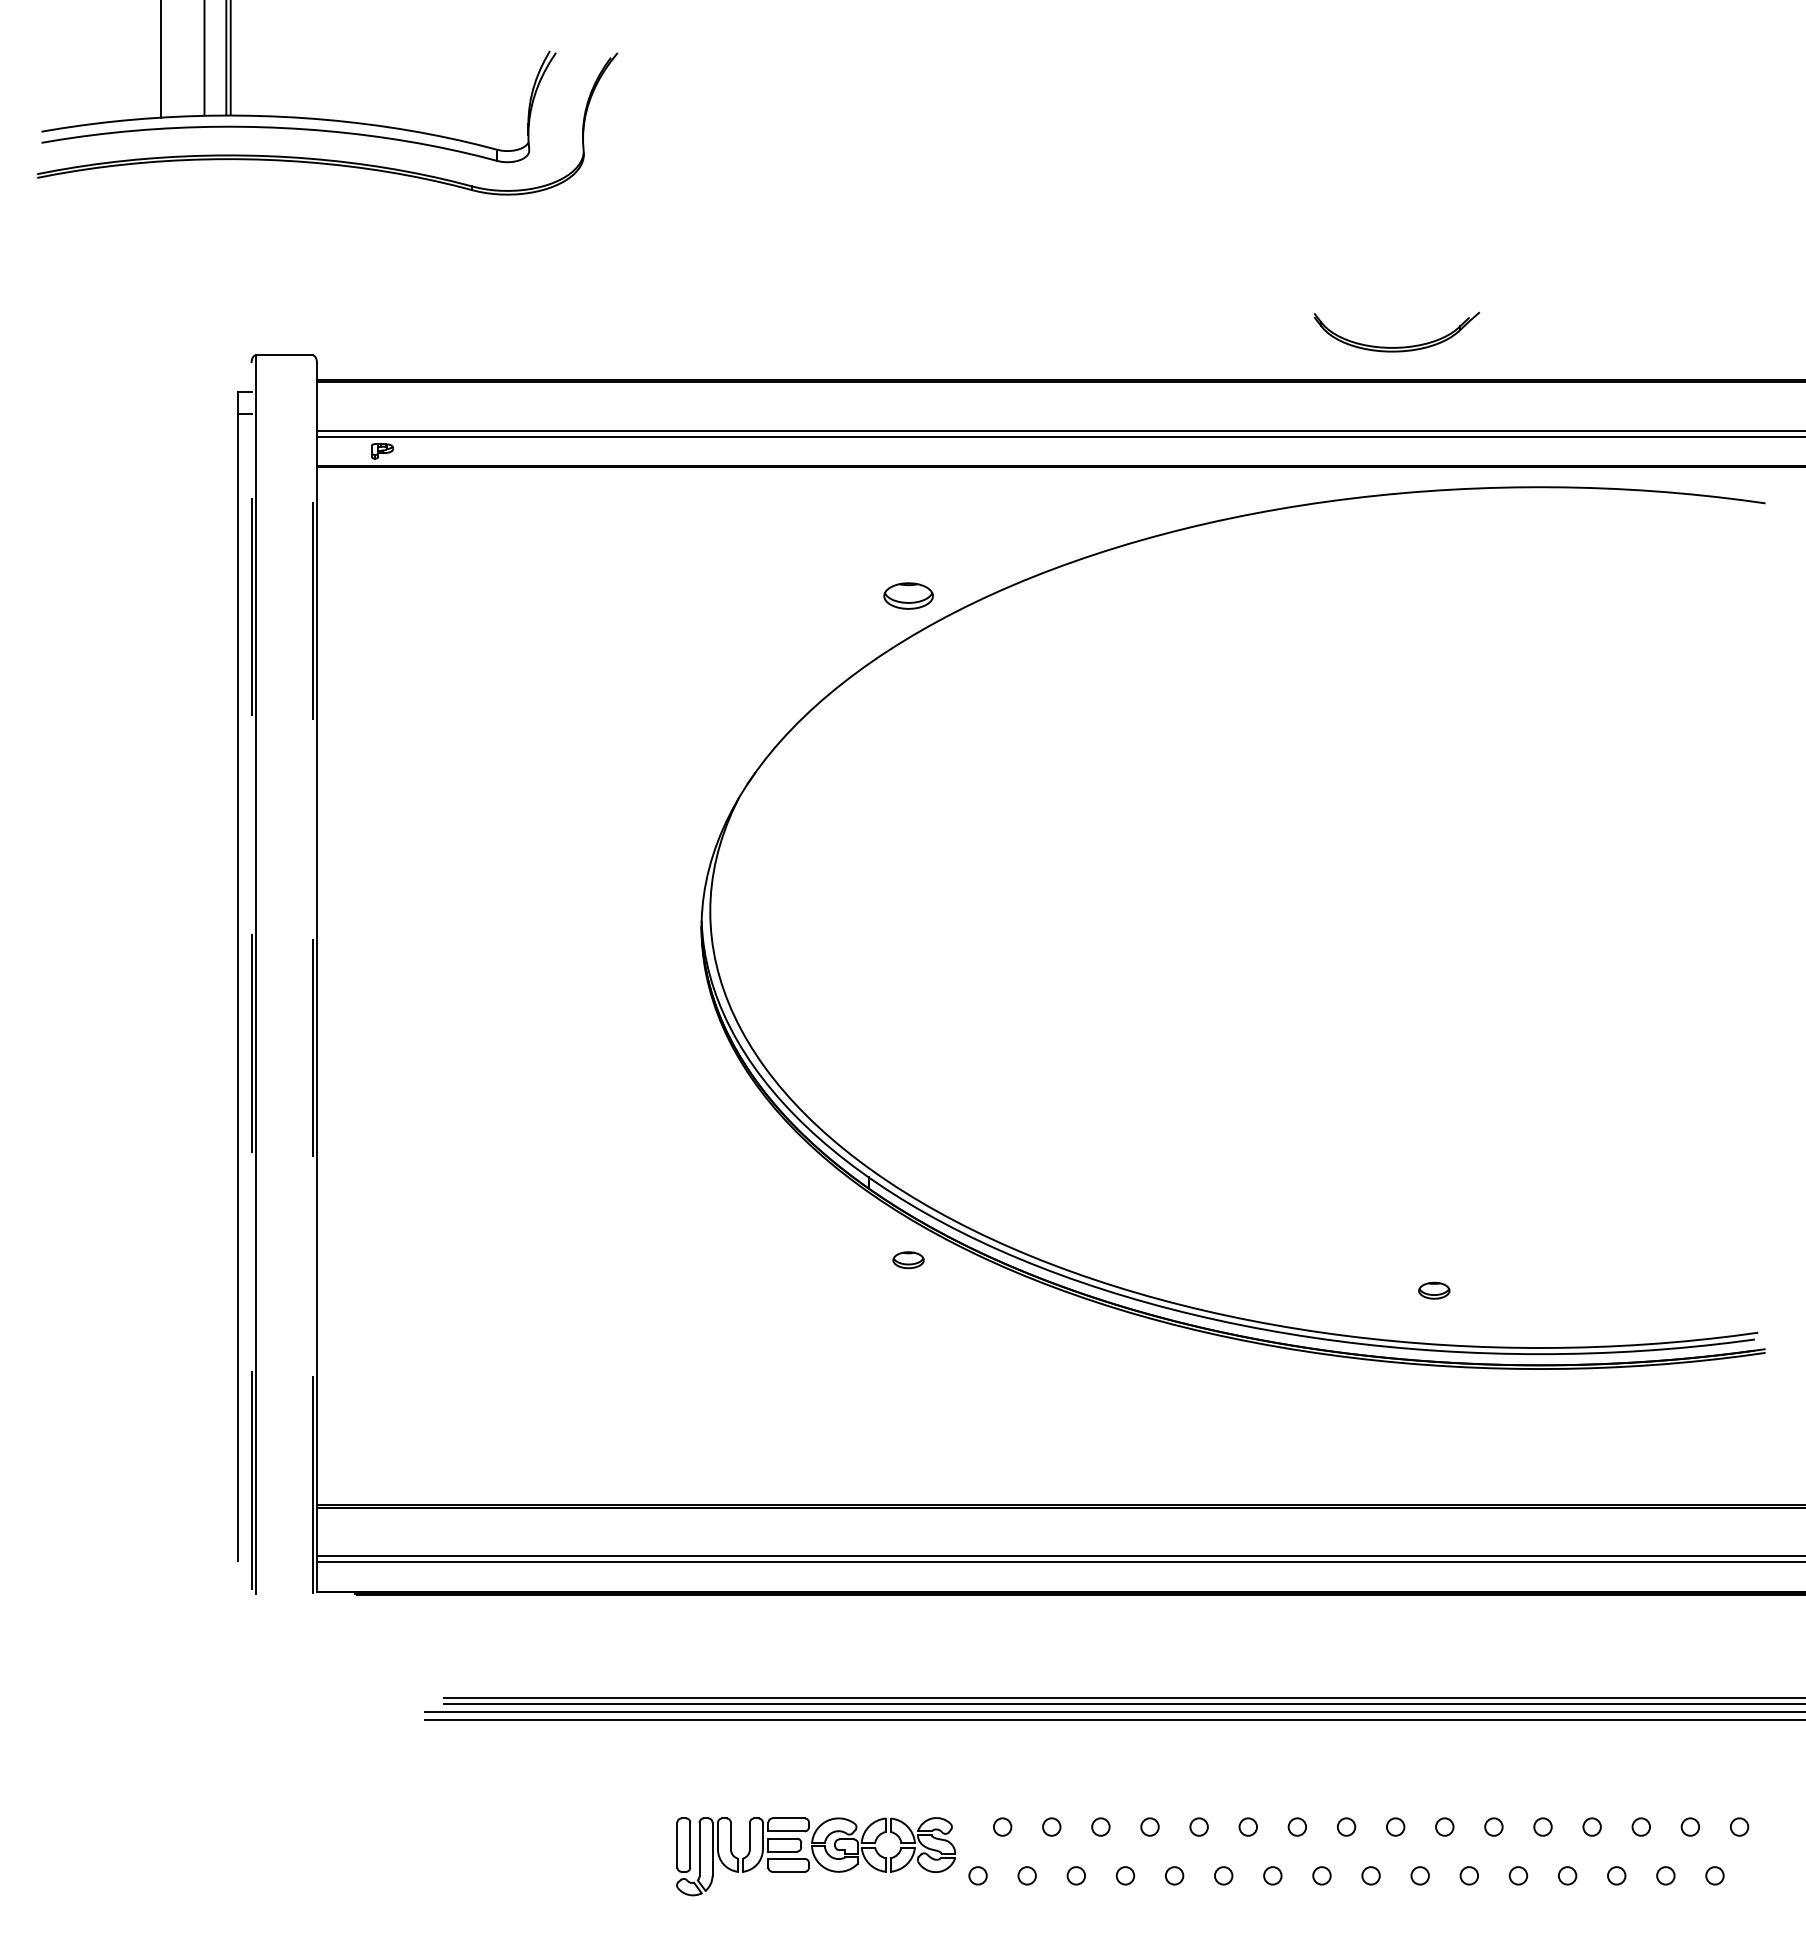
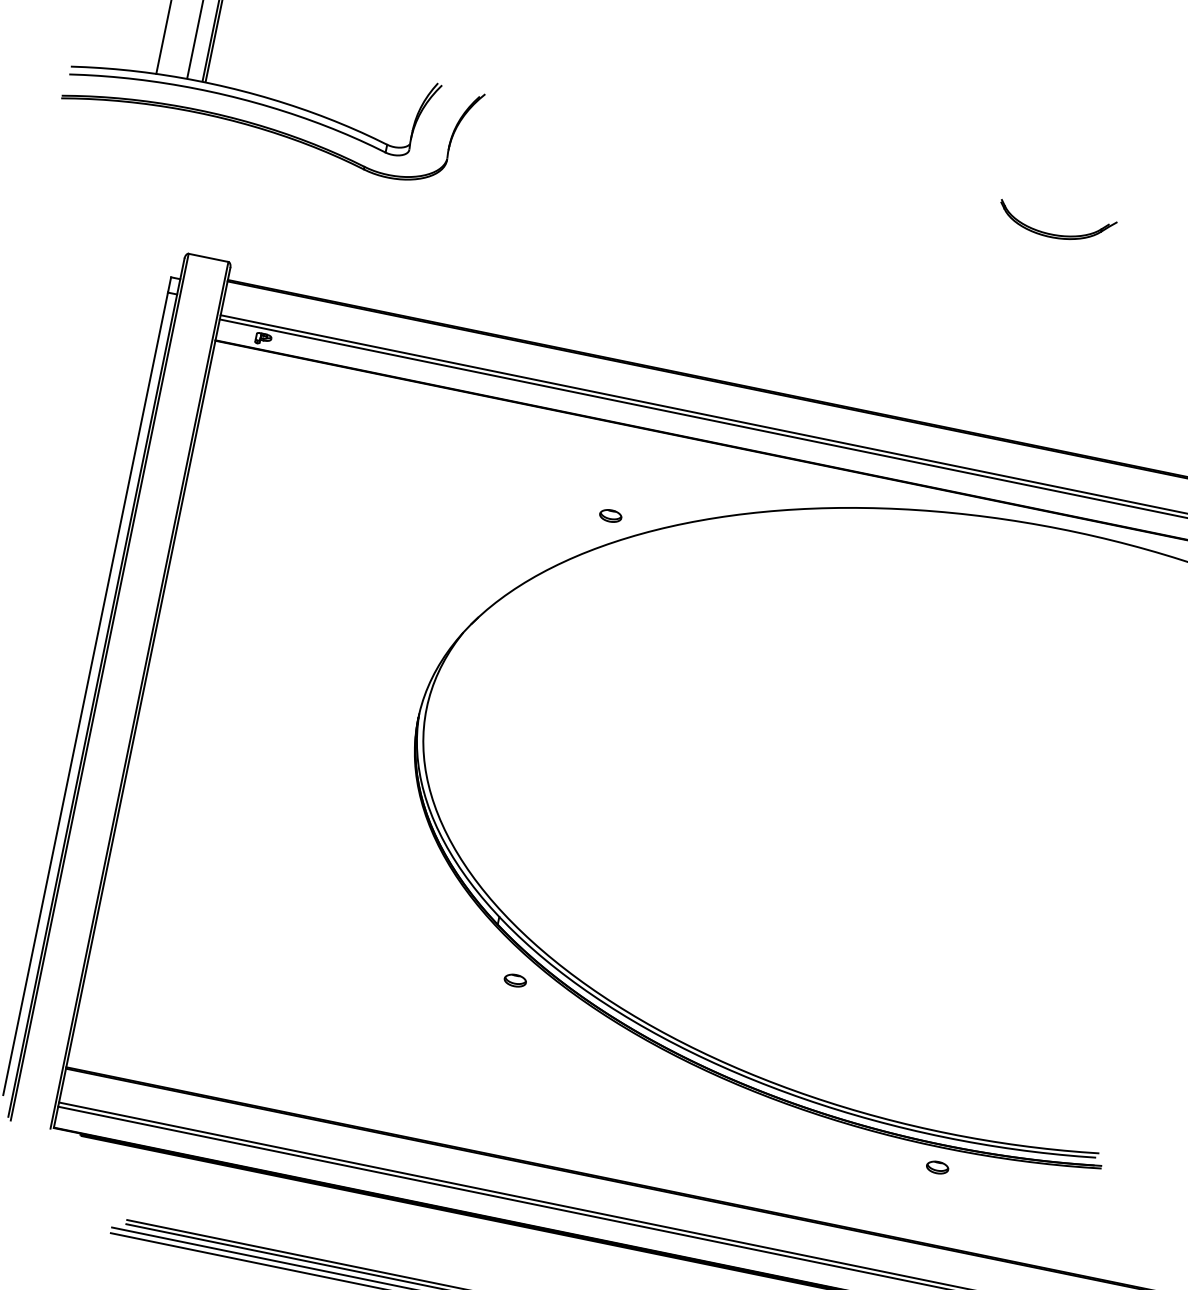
part: (1397, 346) -> (1054, 234), moved
part: (908, 595) -> (610, 515), size x0.62
line: (312, 974) -> (139, 695), dashed -> solid
line: (251, 975) -> (96, 687), dashed -> solid
part: (1434, 1290) -> (937, 1167), moved

